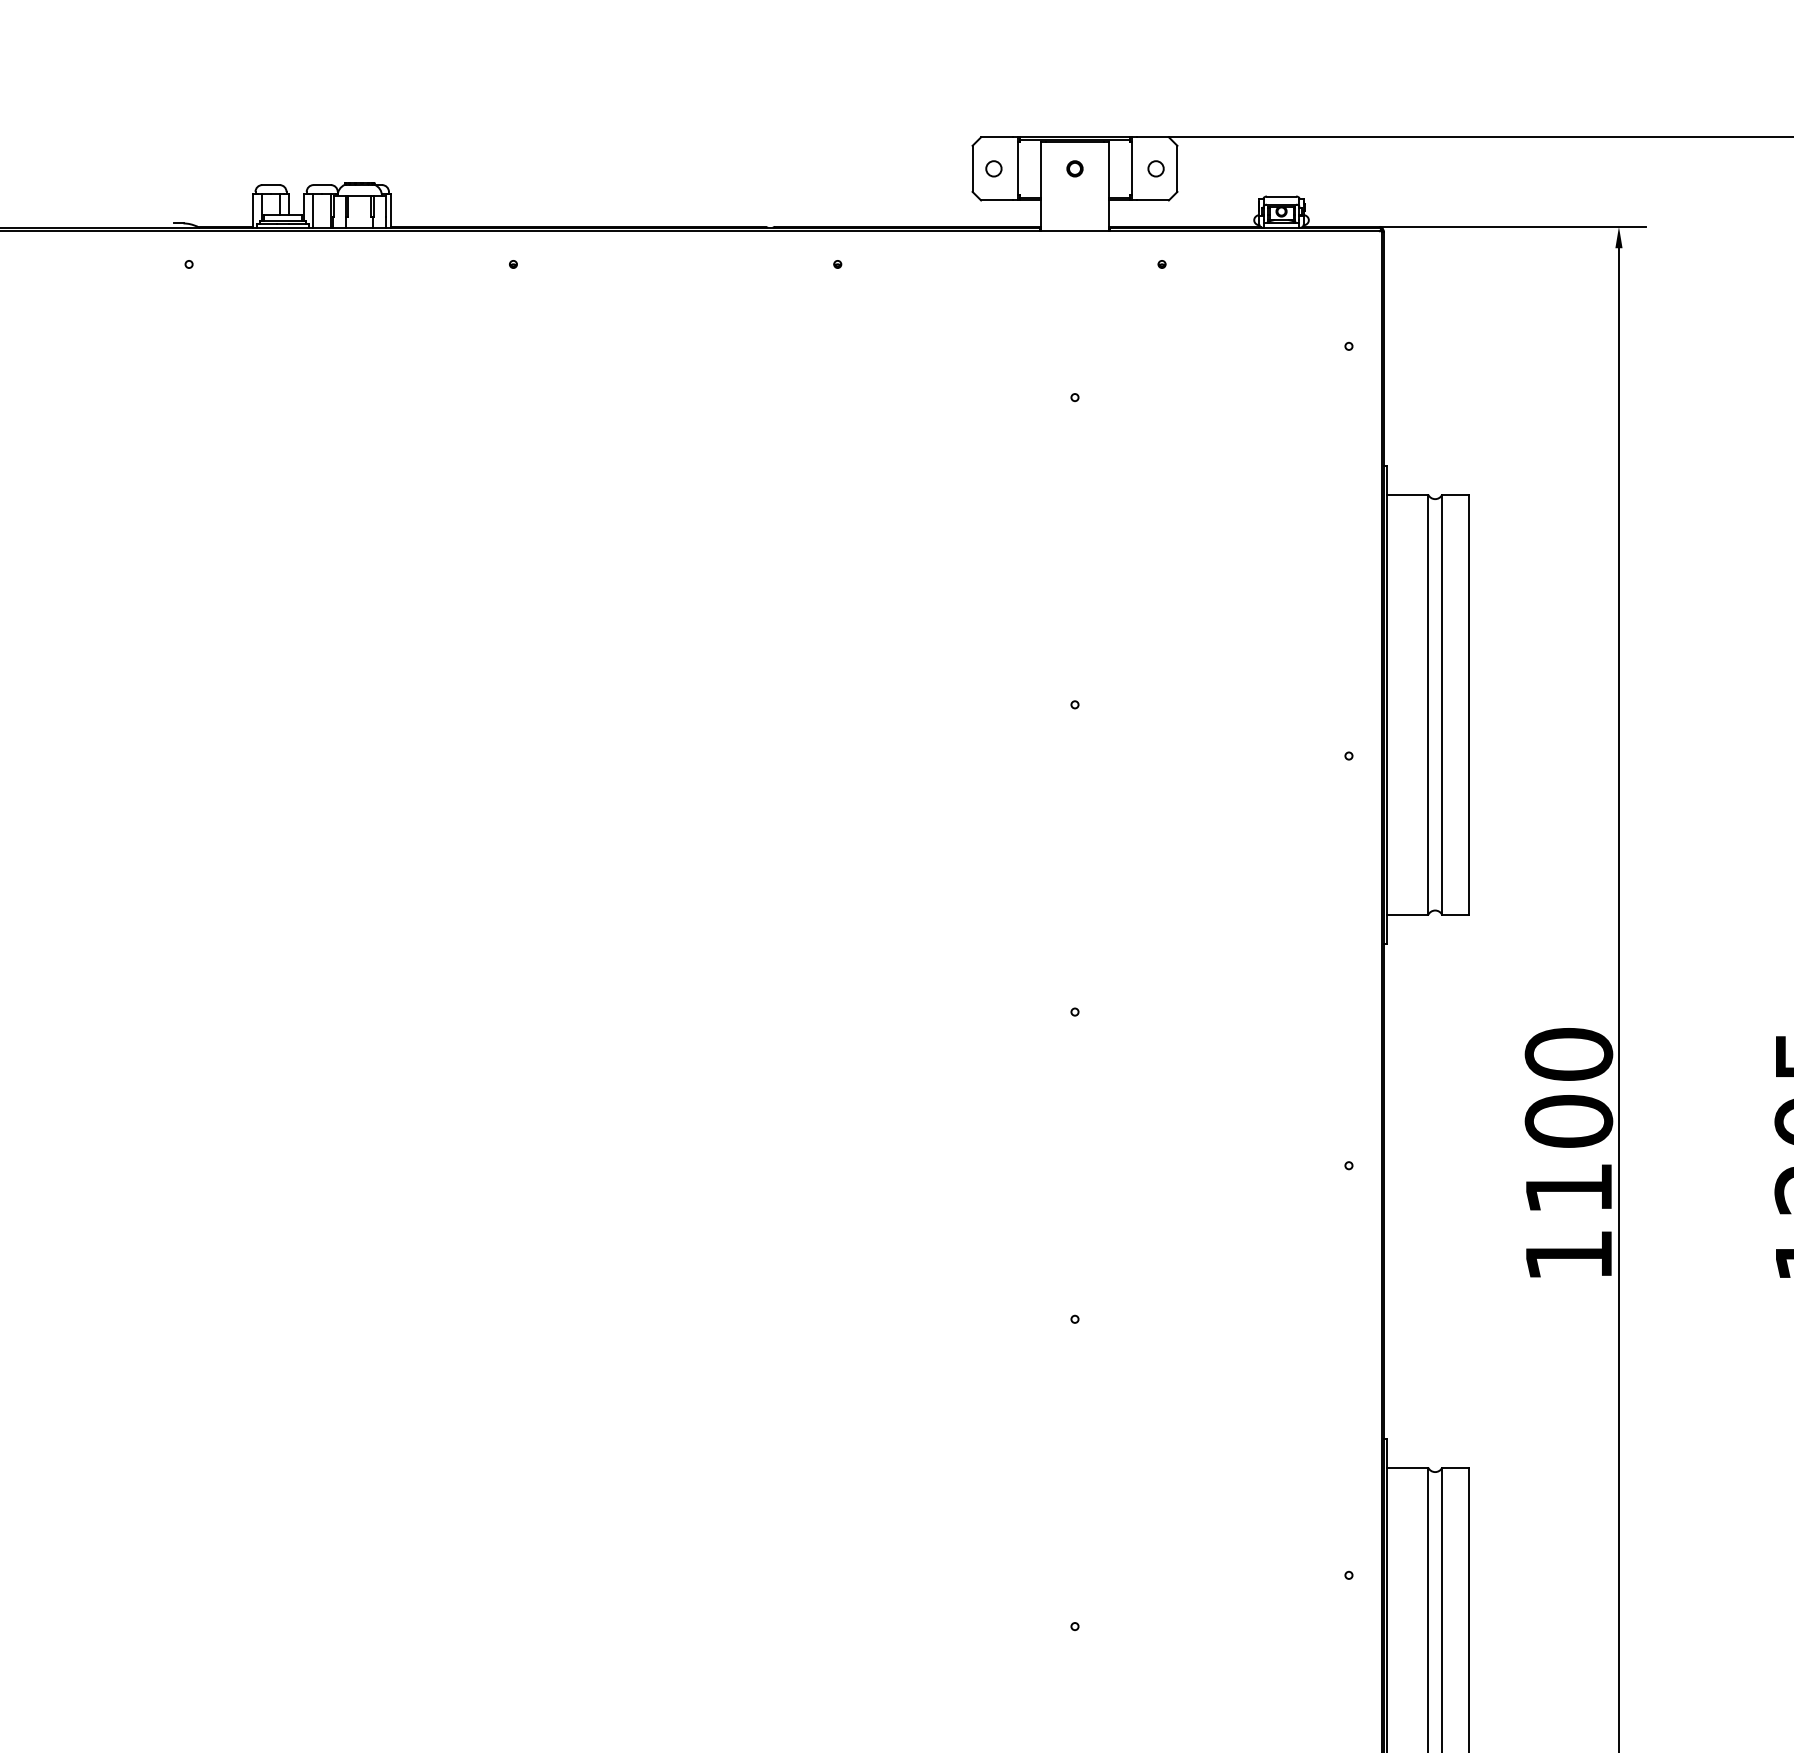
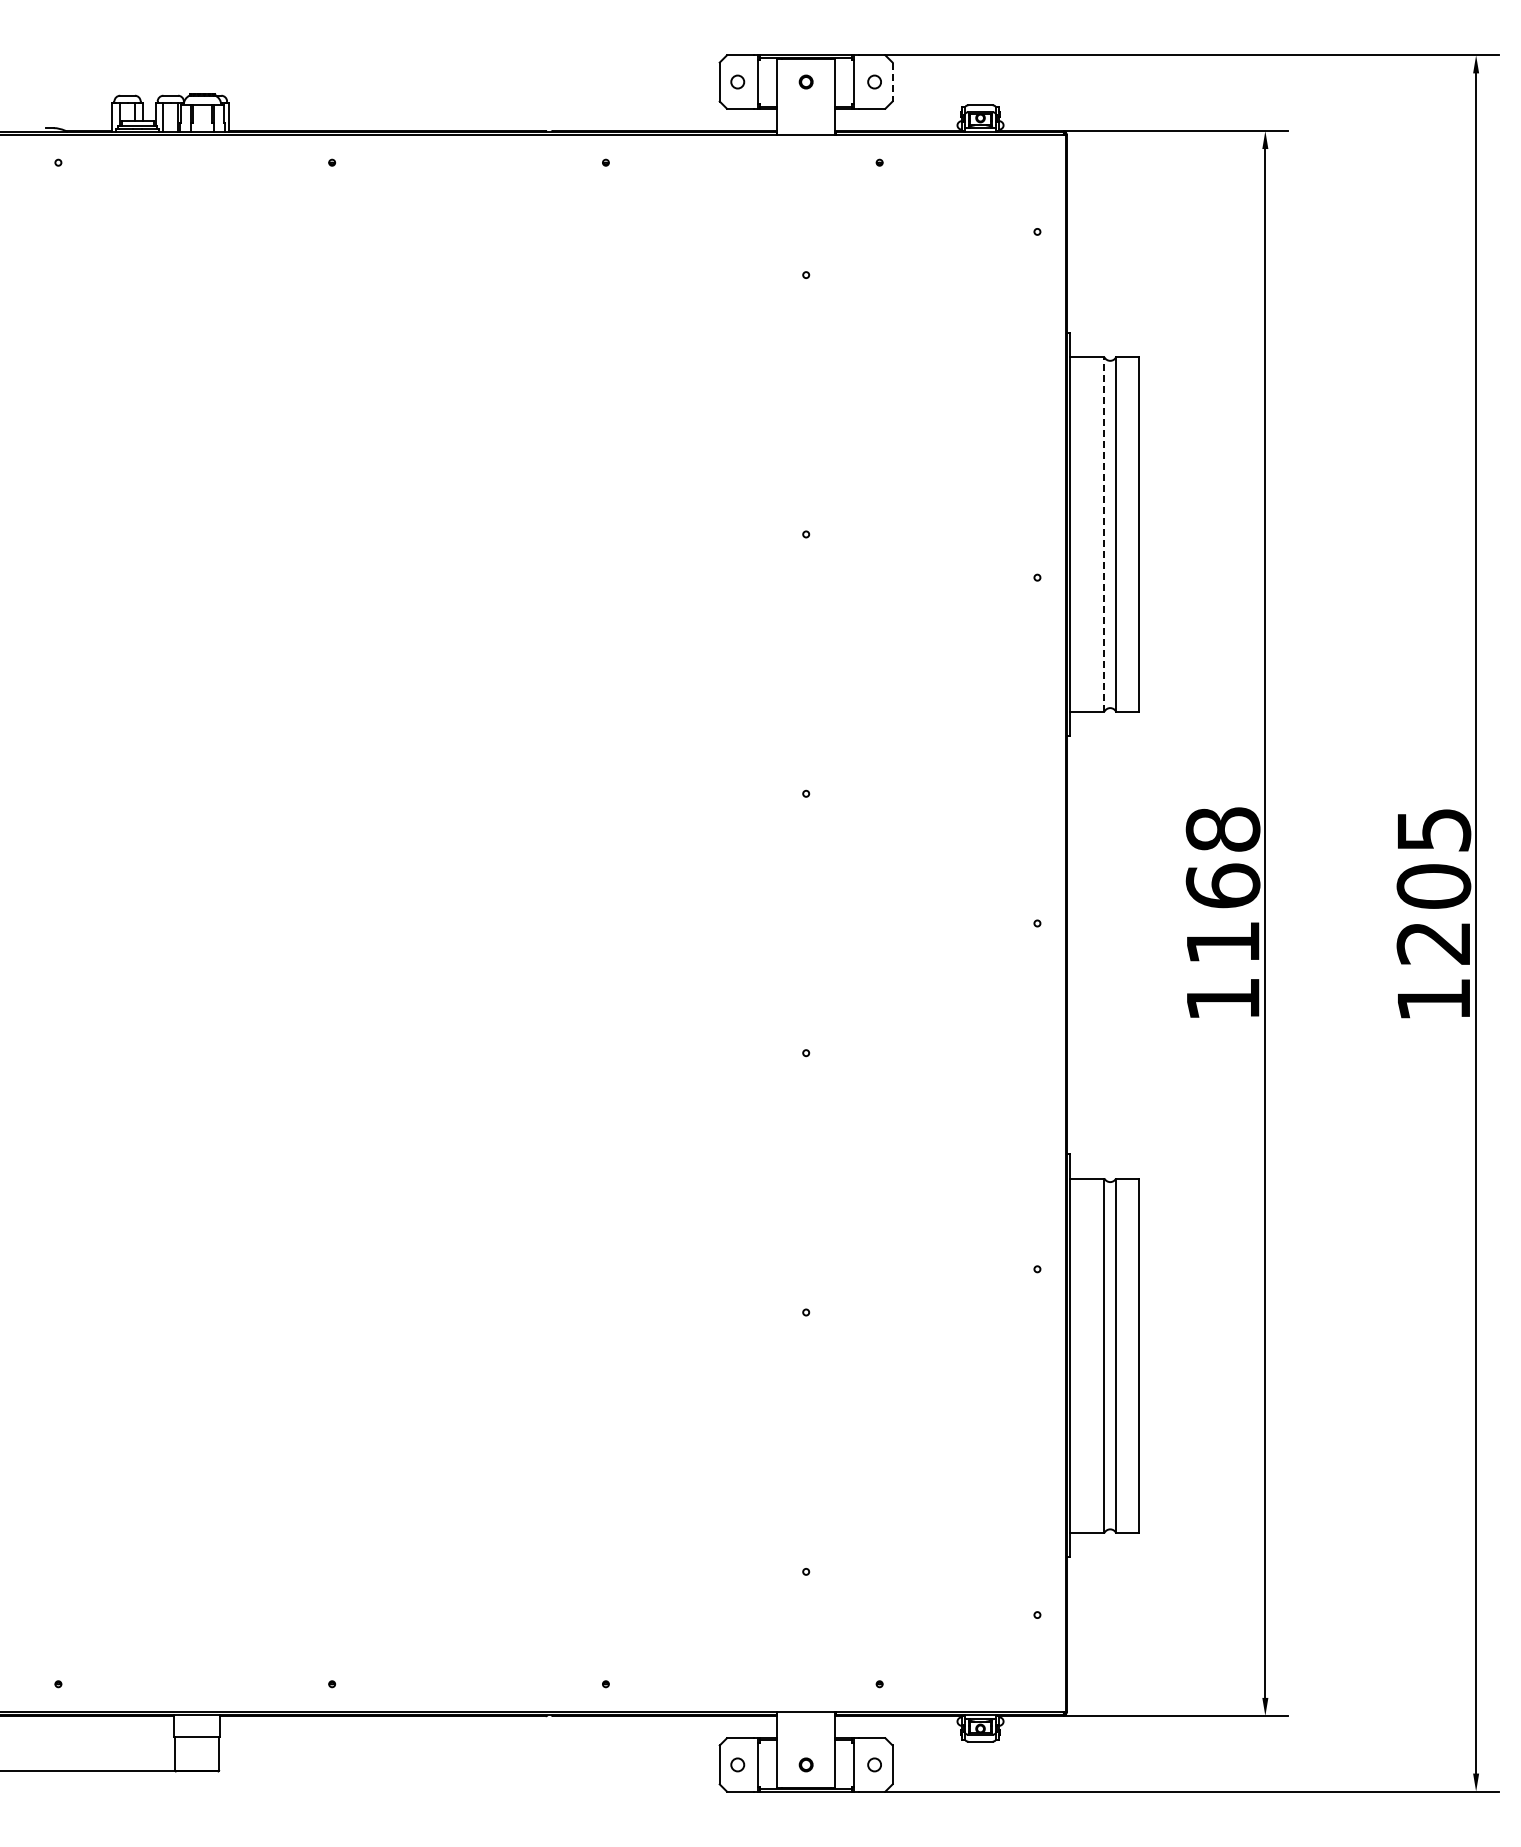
line: (1177, 169) -> (892, 82), solid -> dashed
line: (1428, 703) -> (1104, 533), solid -> dashed
text: (1568, 1087) -> (1222, 857), 1100 -> 1168

